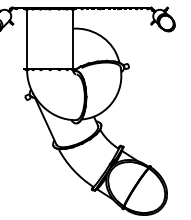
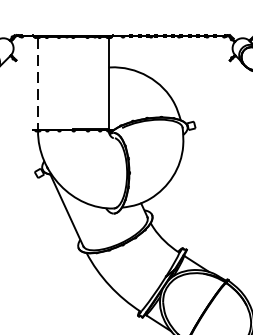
line: (27, 39) -> (38, 84), solid -> dashed

